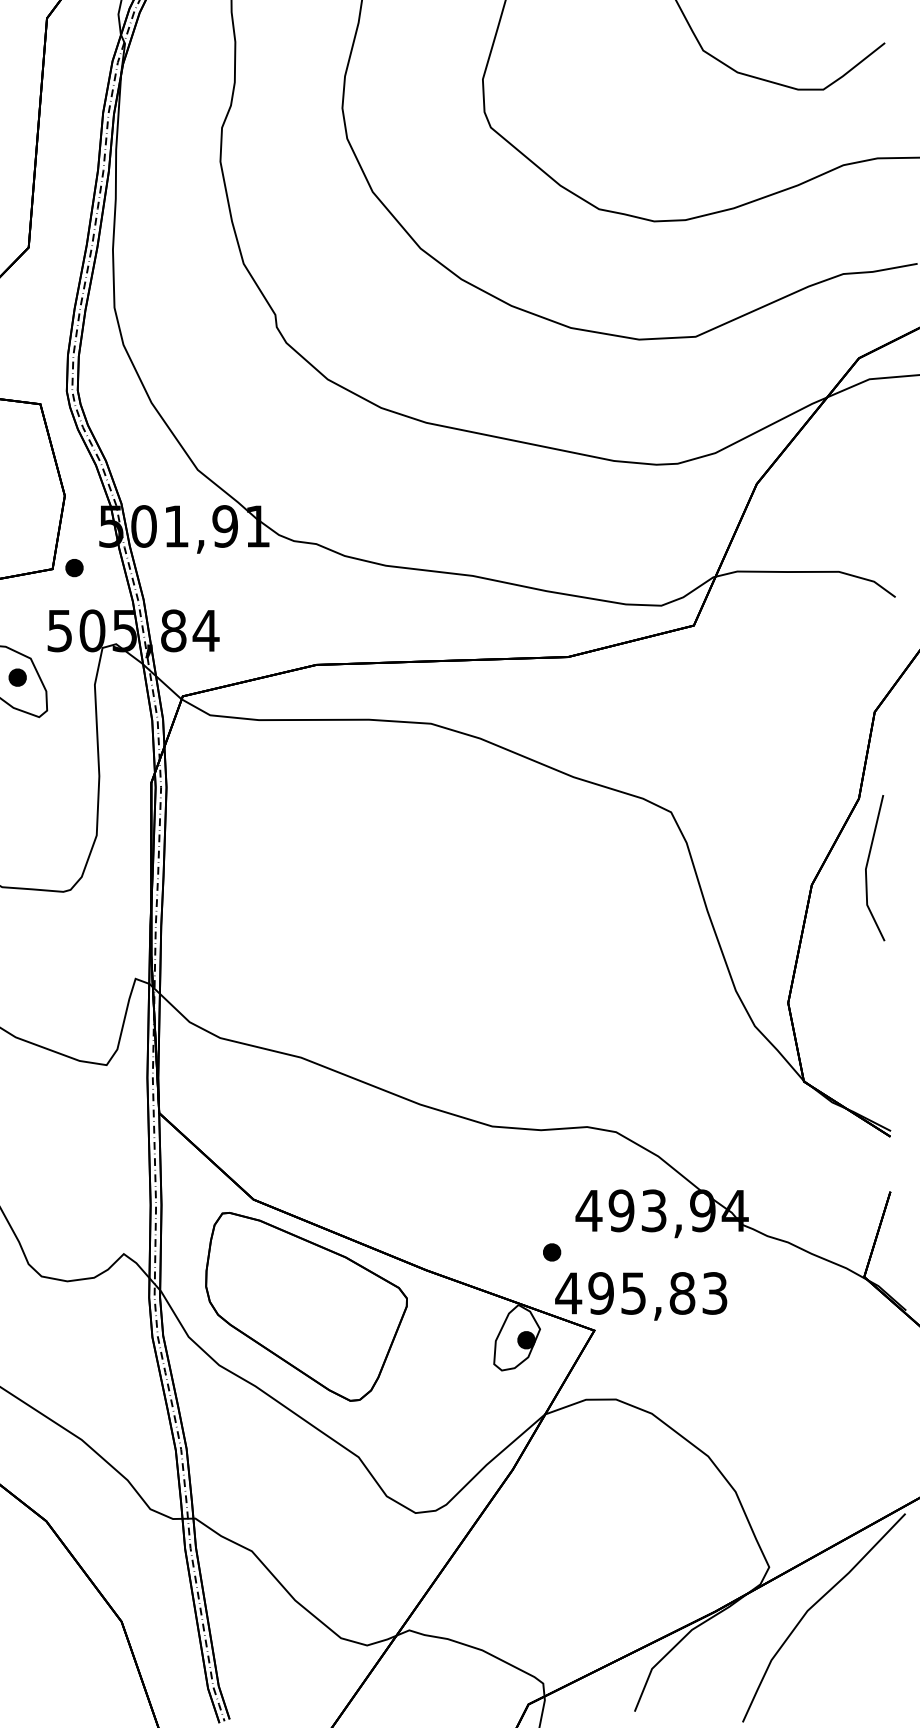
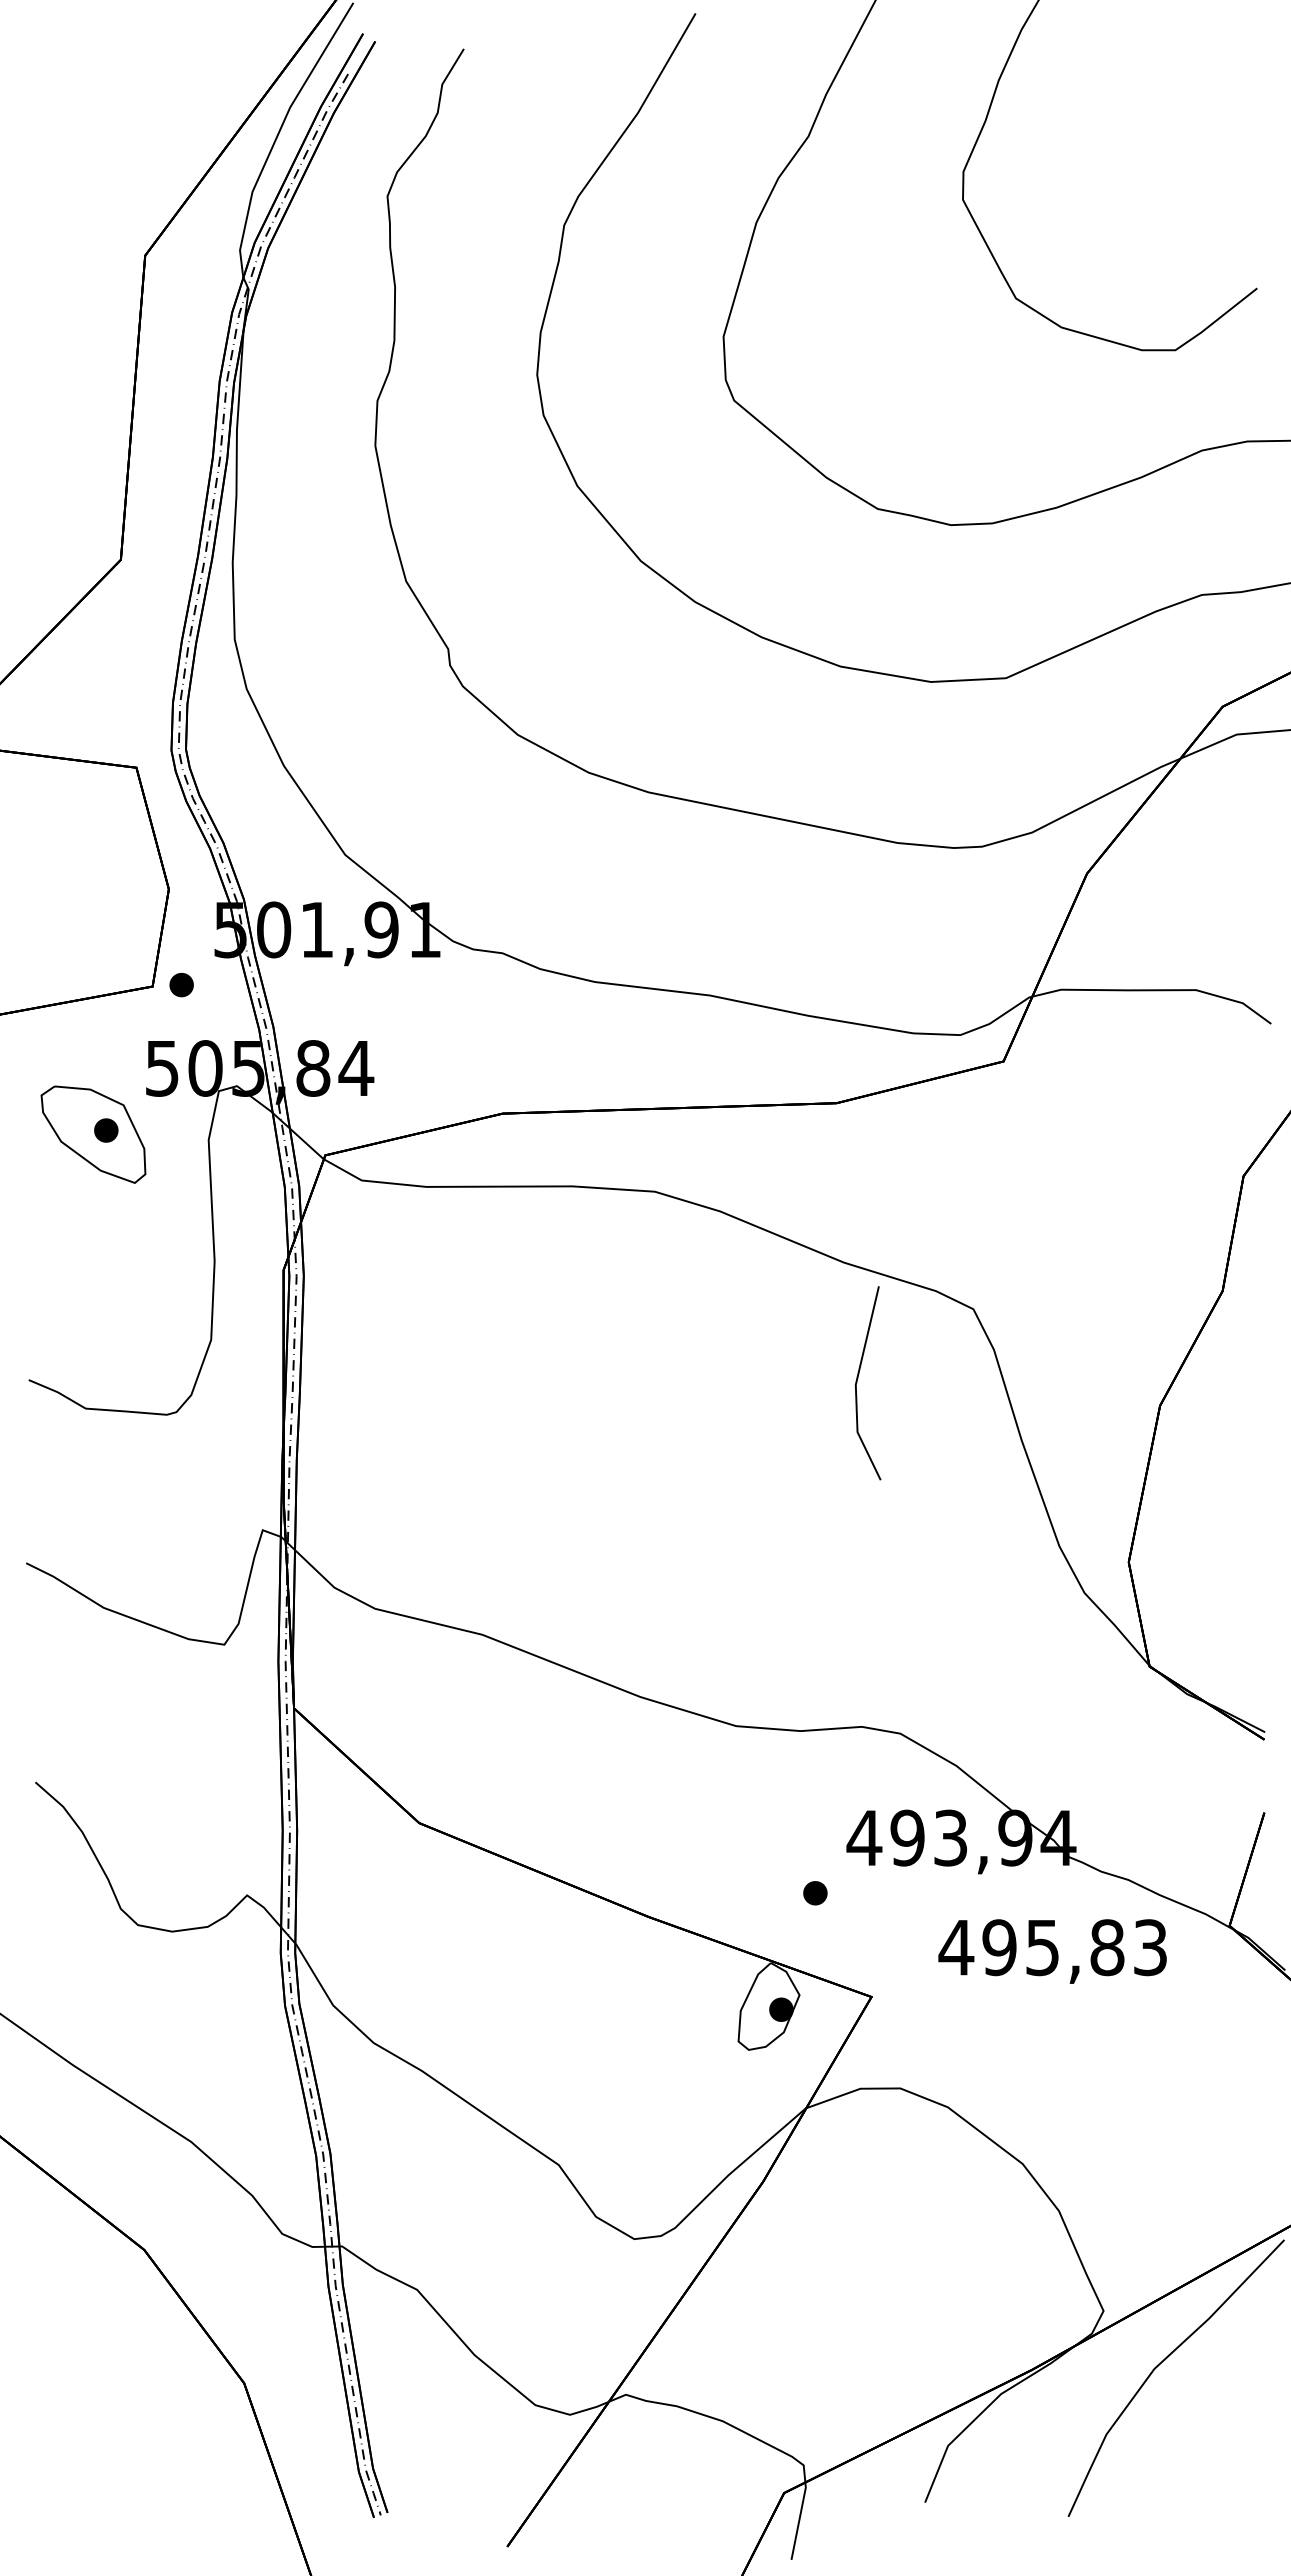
line: (867, 868) -> (857, 1383), moved
text: (641, 1296) -> (1052, 1951), moved
part: (306, 1306) -> (489, 1965), removed

